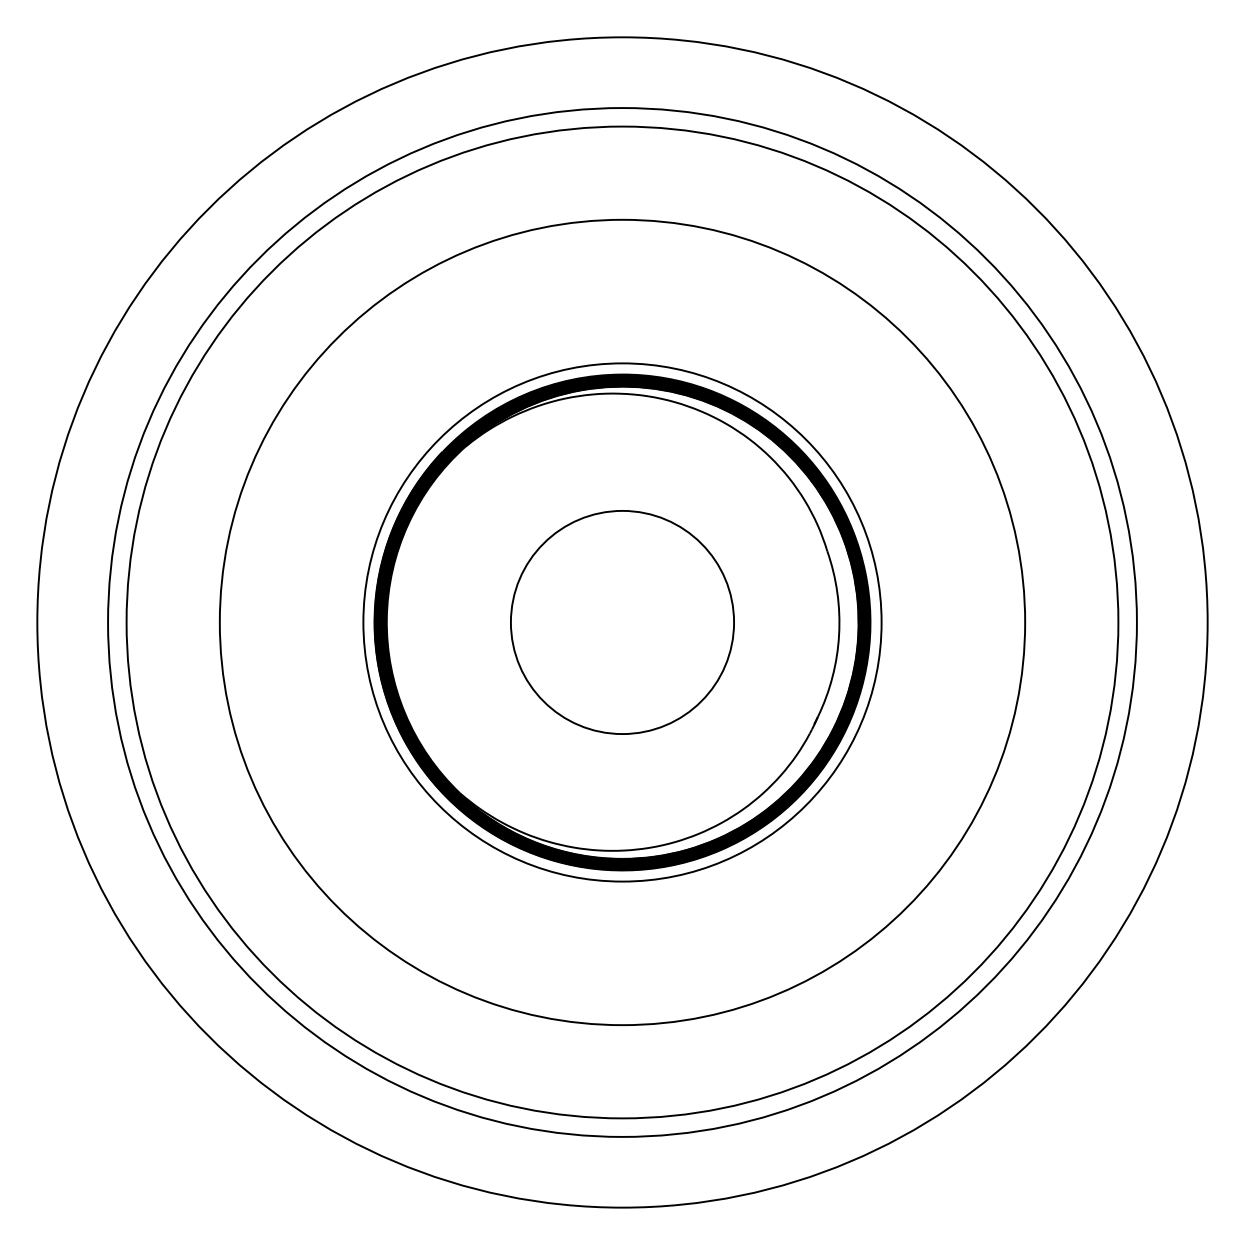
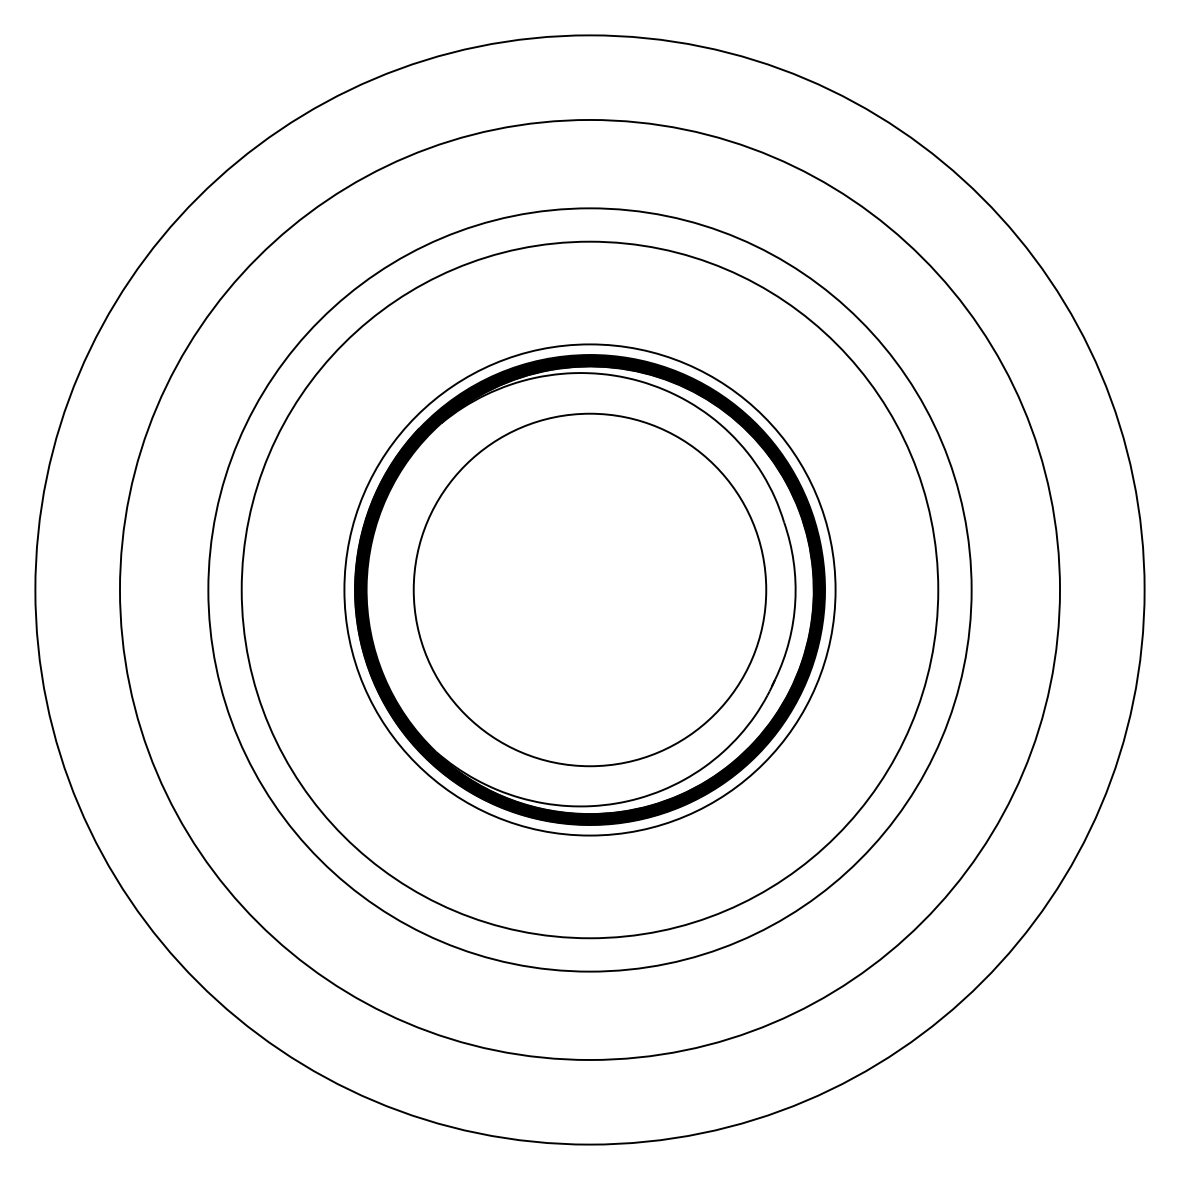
circle: (622, 622) -> (590, 590), size x0.71
circle: (622, 622) -> (590, 590), size x1.67

